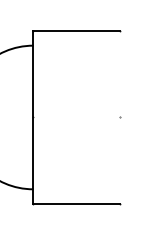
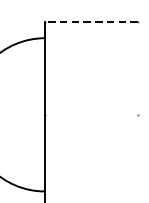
line: (76, 30) -> (91, 21), solid -> dashed

